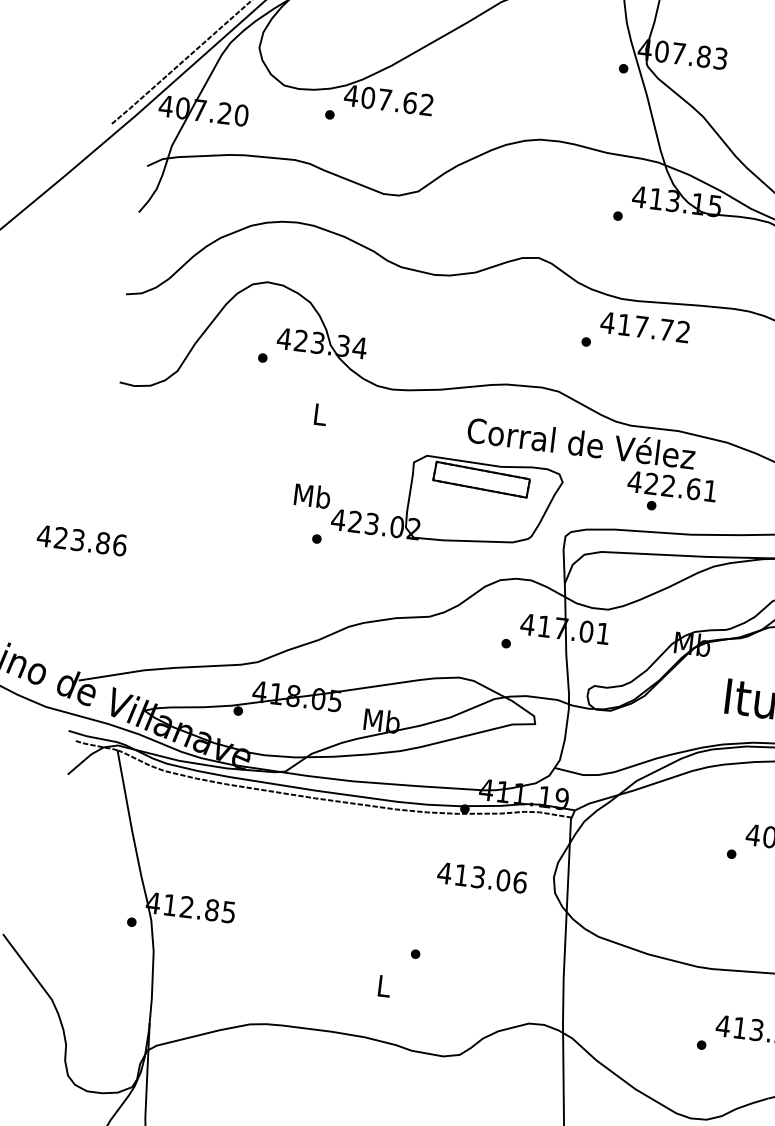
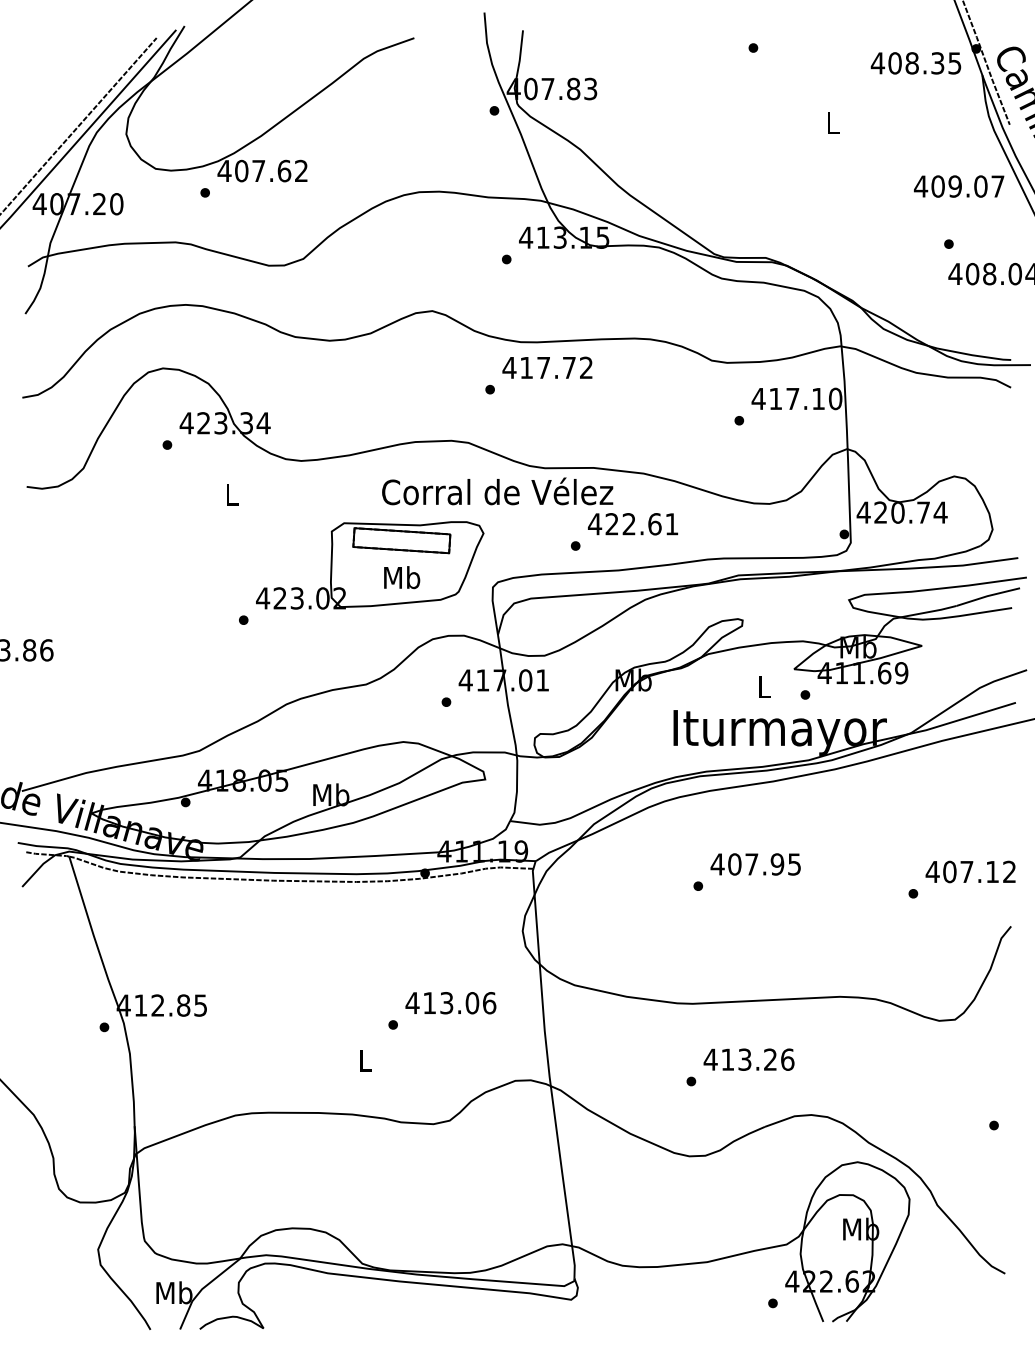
text: (672, 486) -> (633, 524), moved
text: (312, 496) -> (402, 577), moved
text: (481, 878) -> (450, 1003), moved

